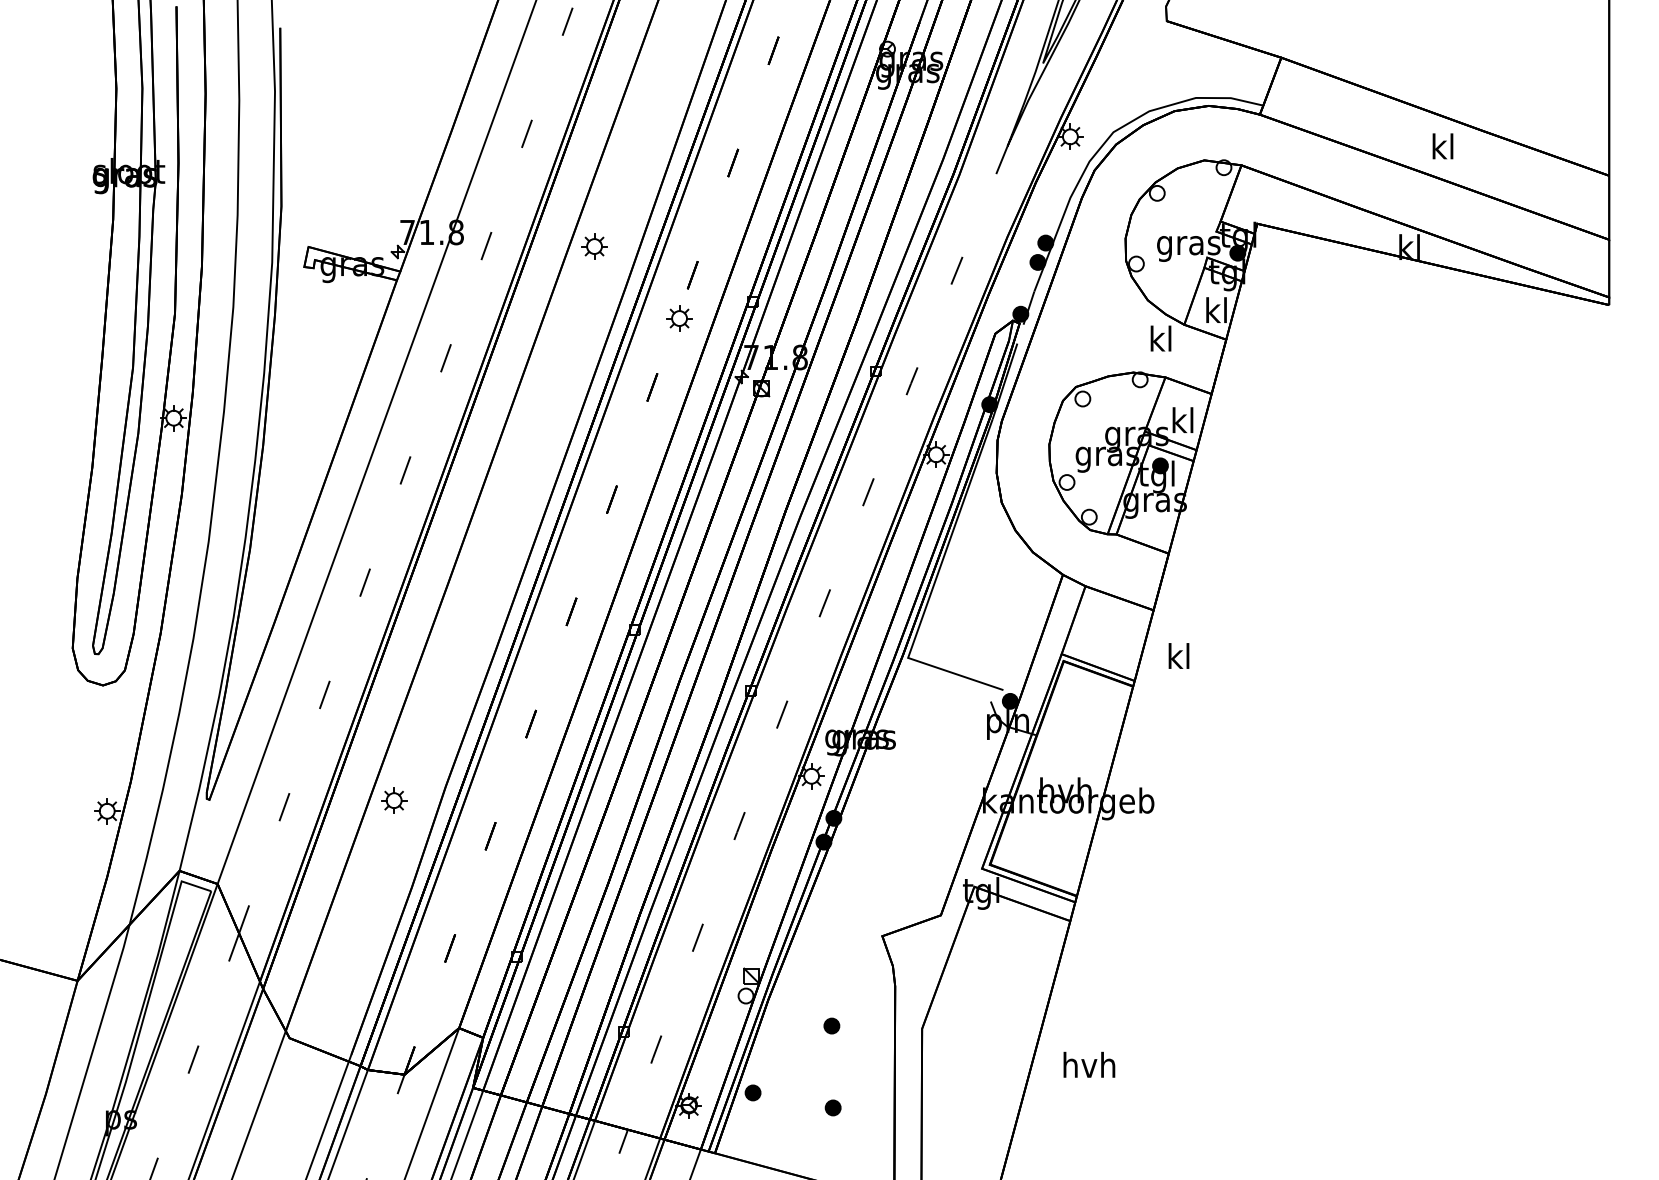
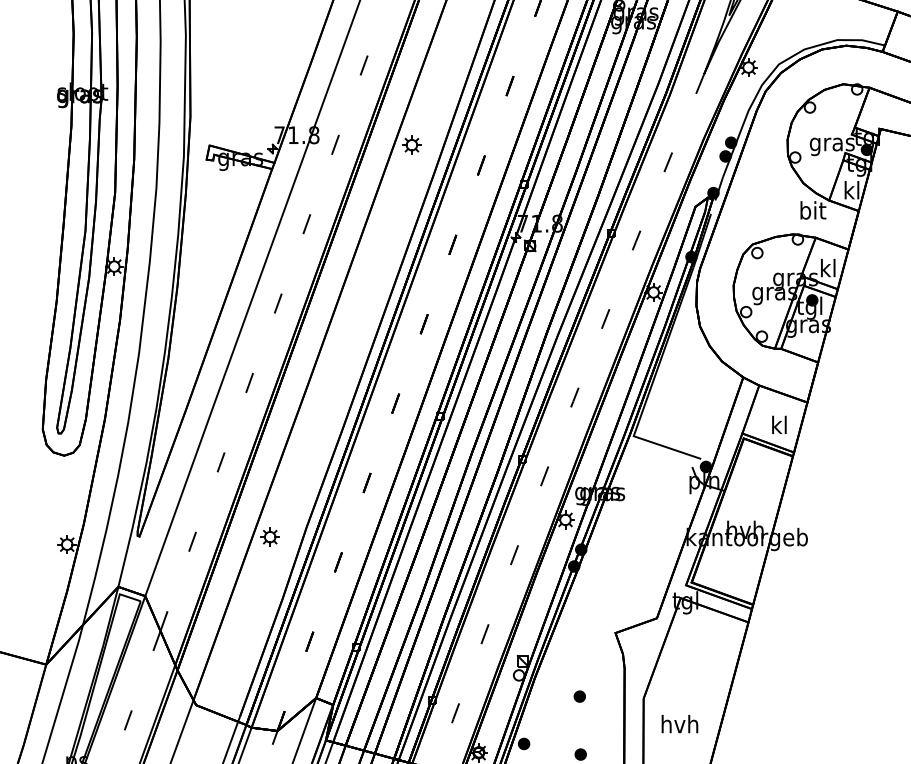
part: (679, 318) -> (472, 196), removed
text: (1161, 338) -> (813, 210), kl -> bit
text: (1178, 655) -> (779, 424), moved
text: (1089, 1064) -> (680, 723), moved

